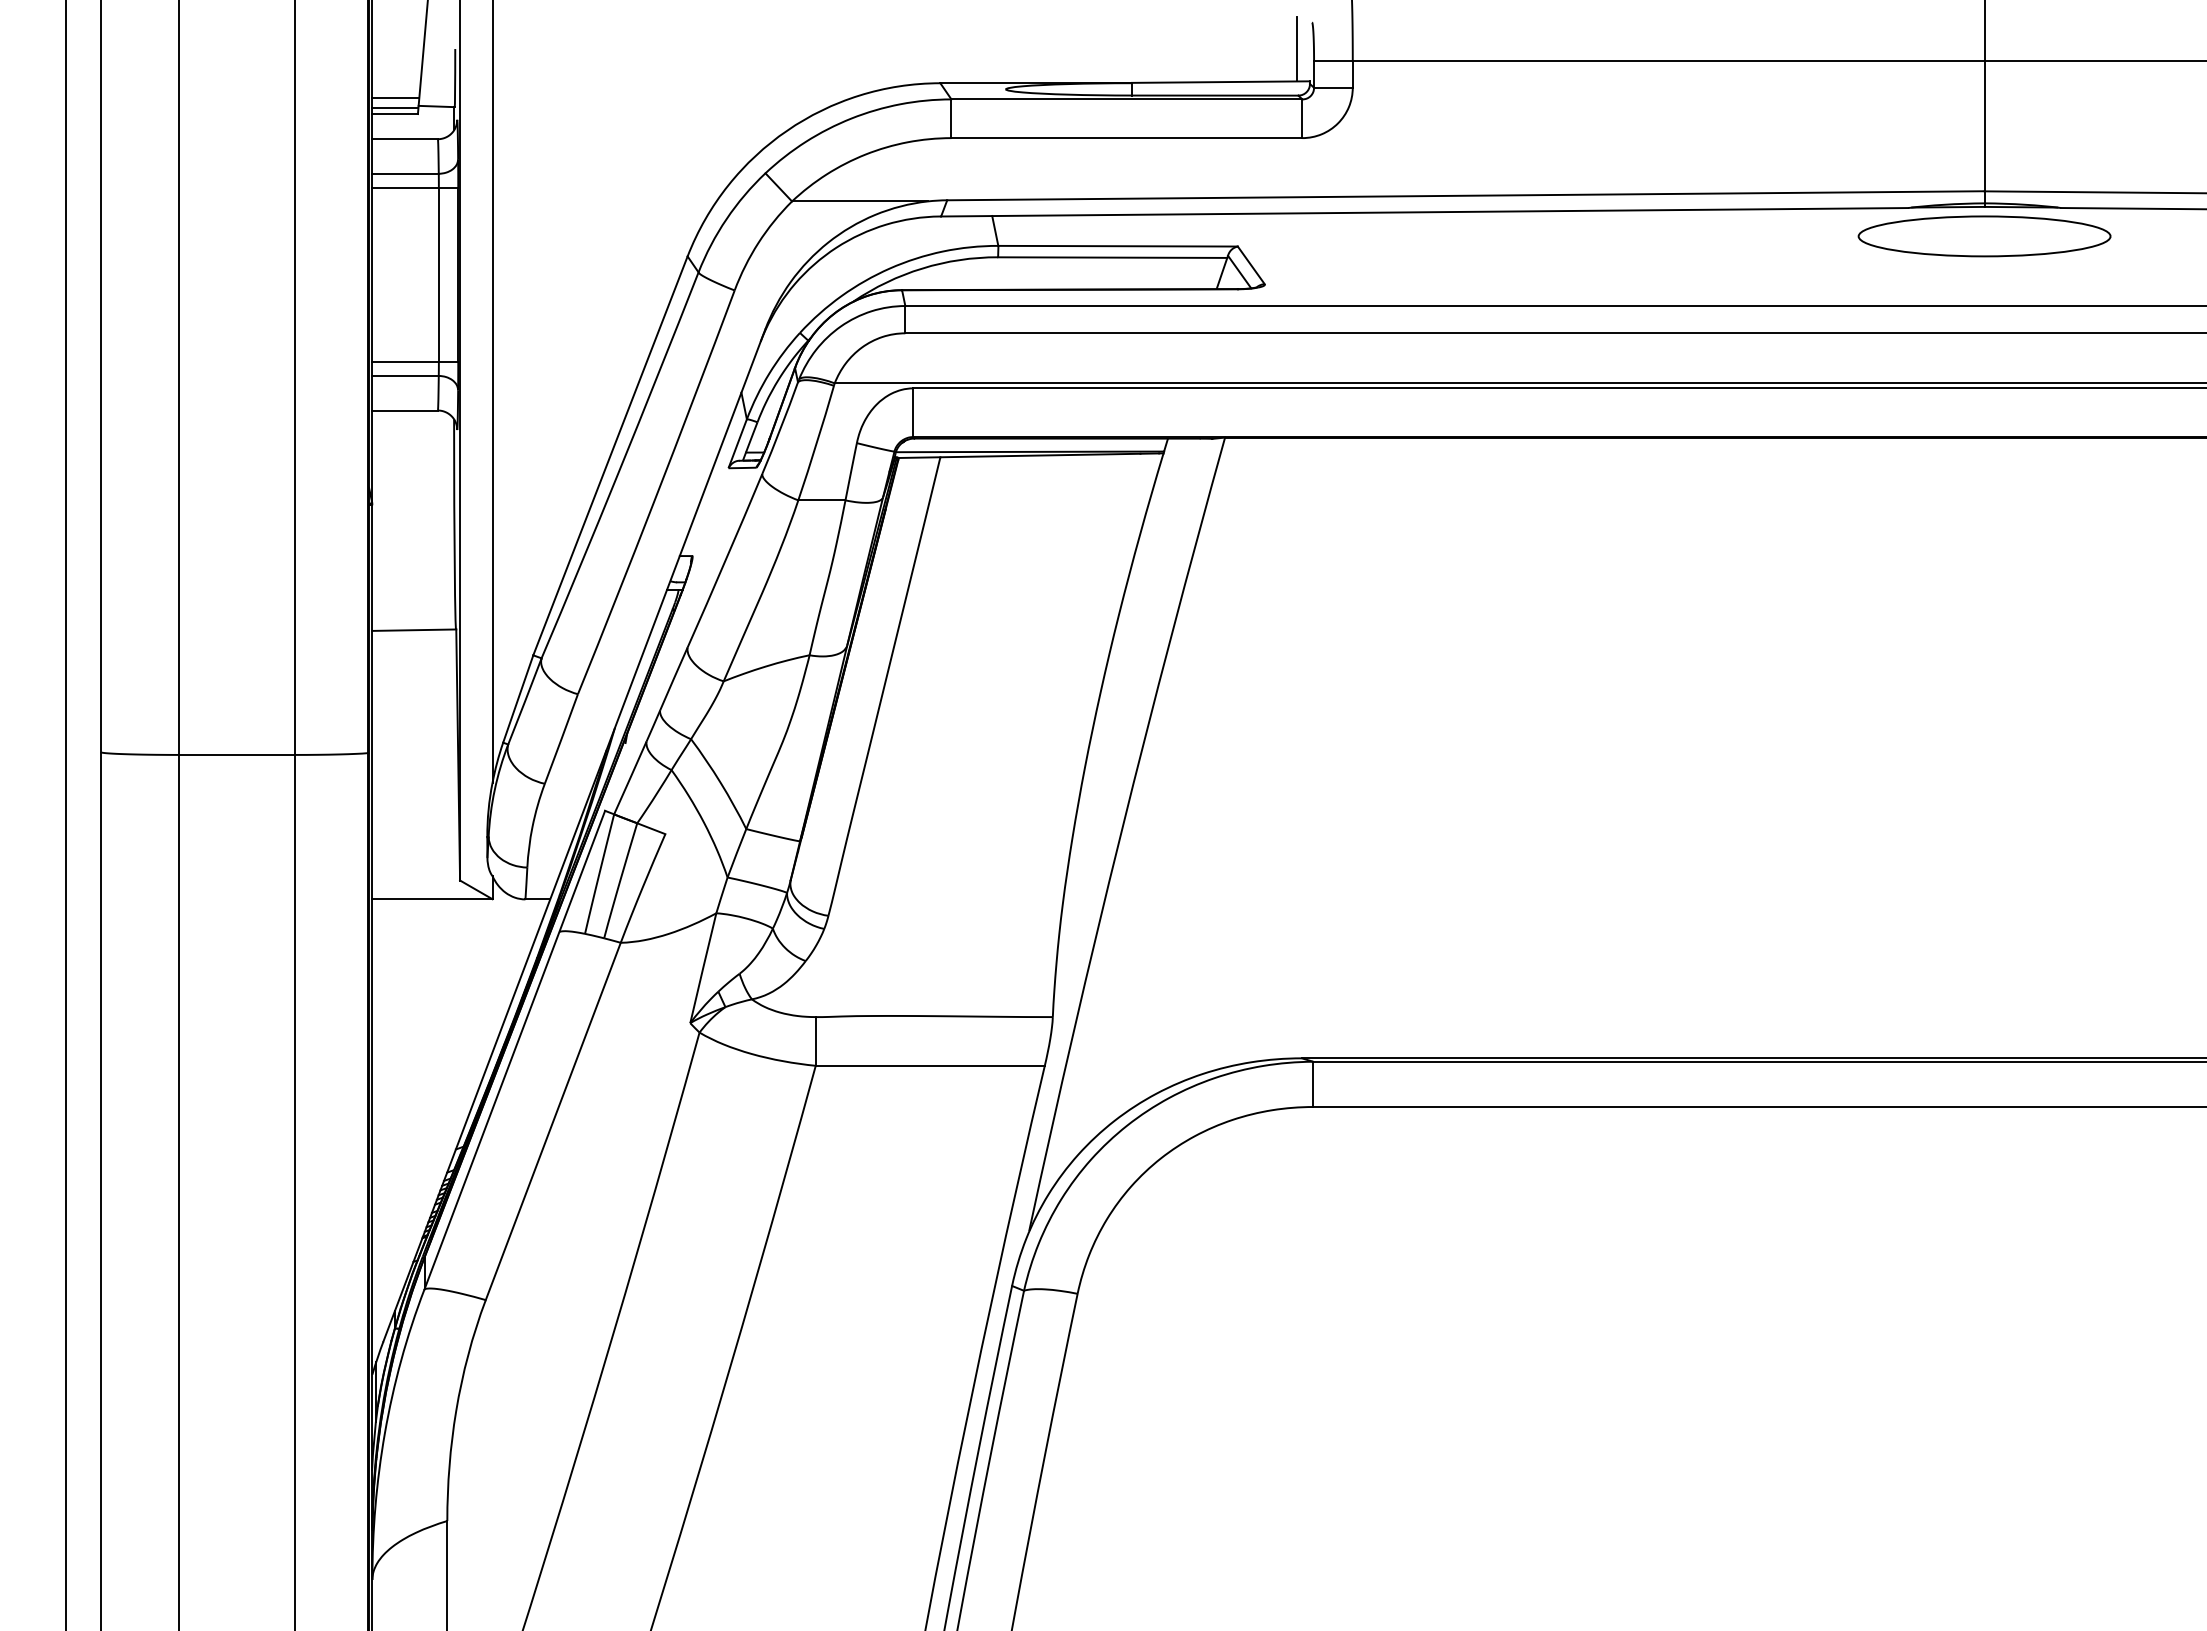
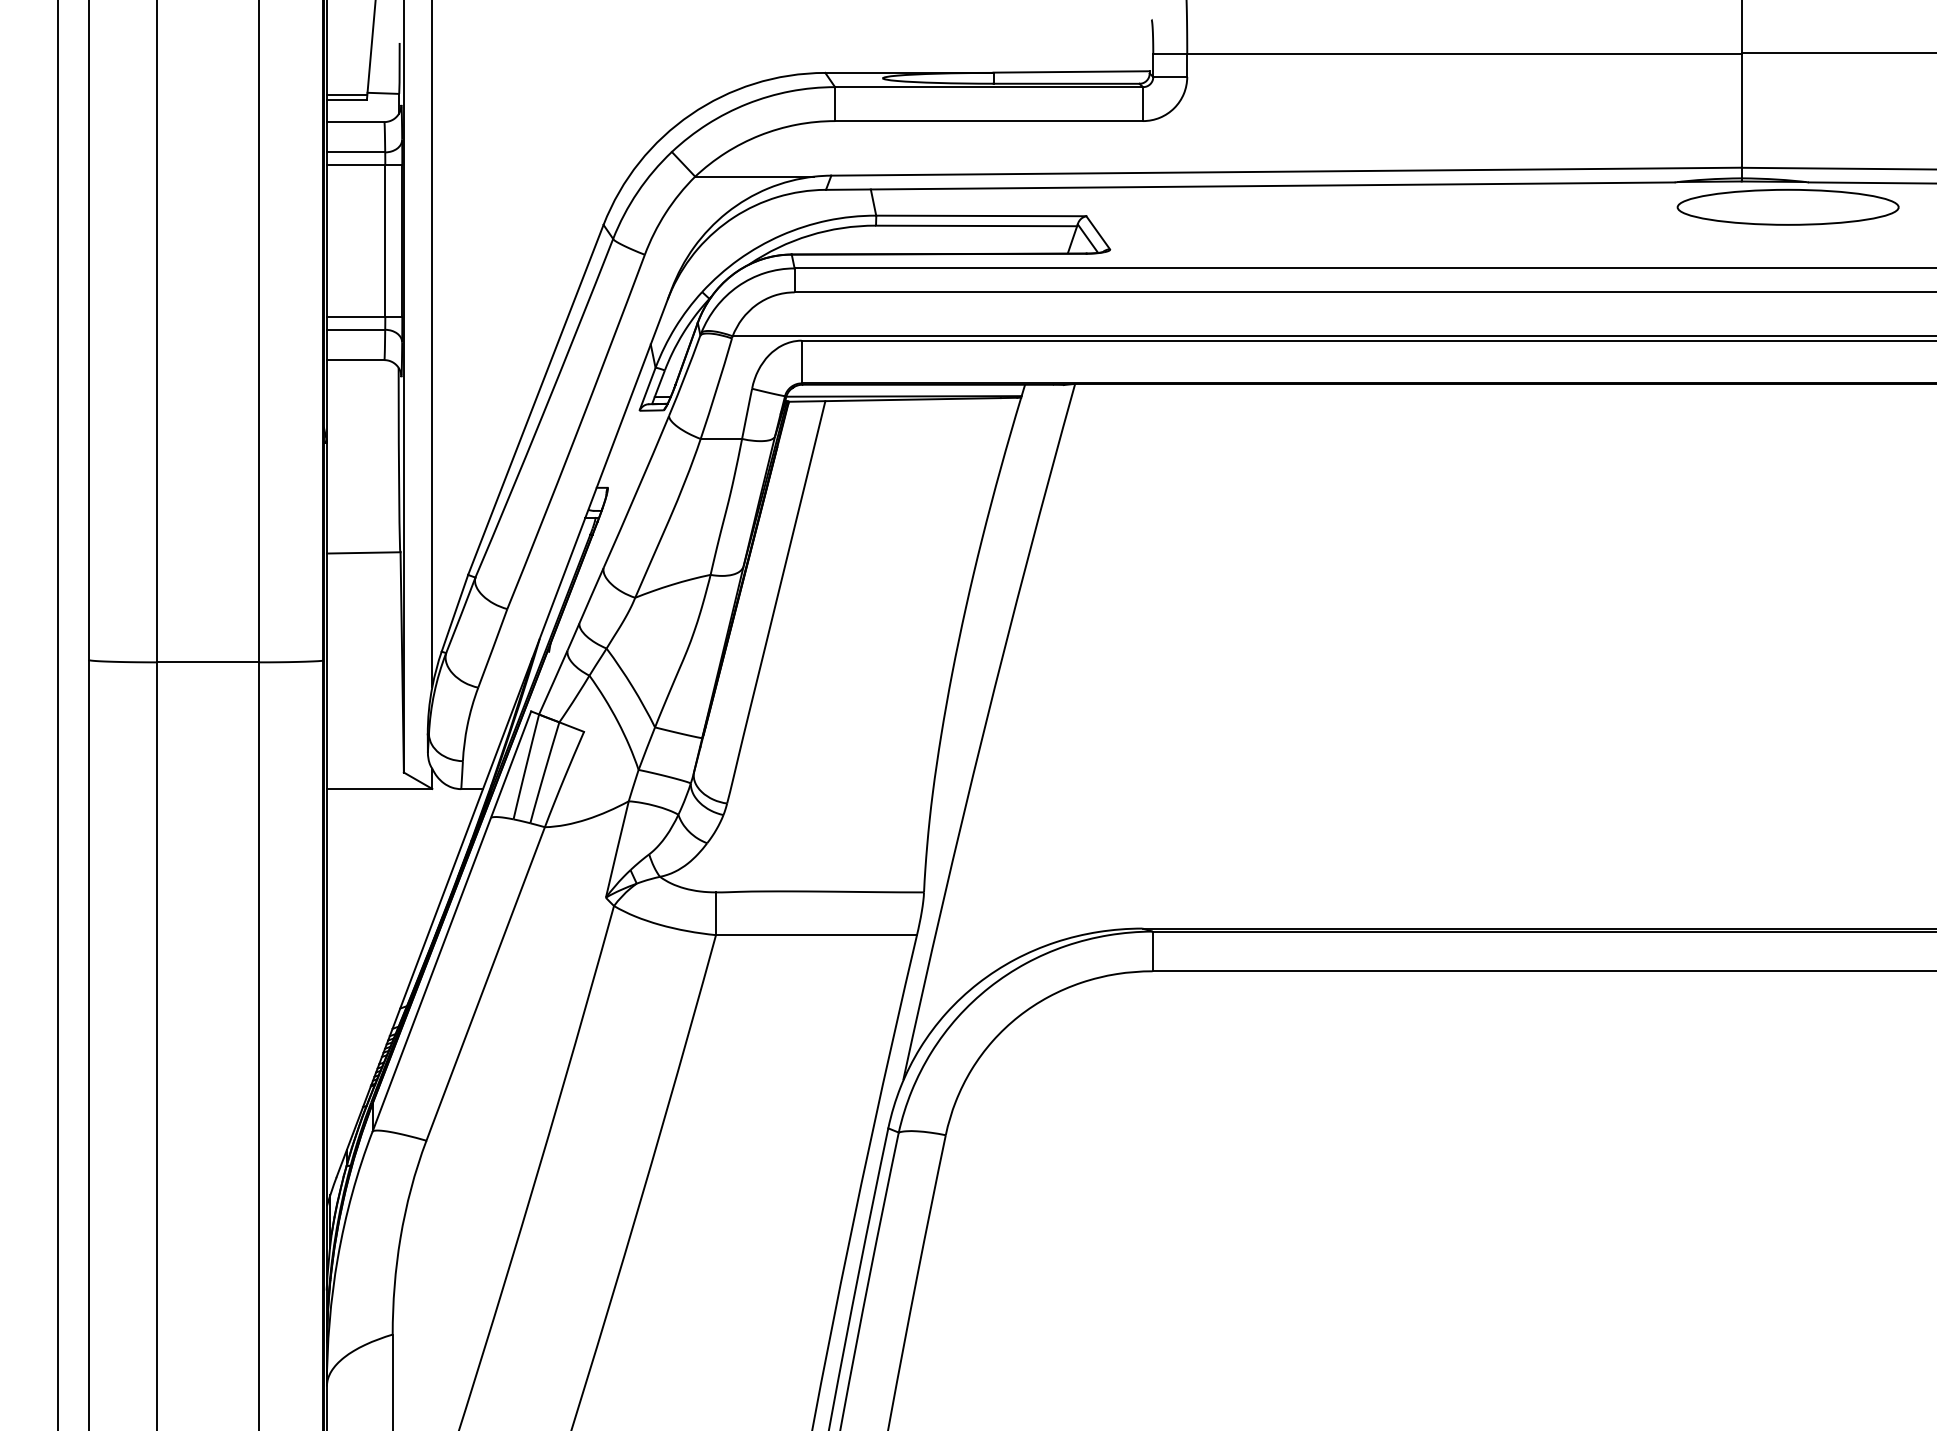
line: (1296, 49) -> (1137, 43), removed
line: (395, 97) -> (347, 85), removed
part: (1984, 236) -> (1788, 207), moved

